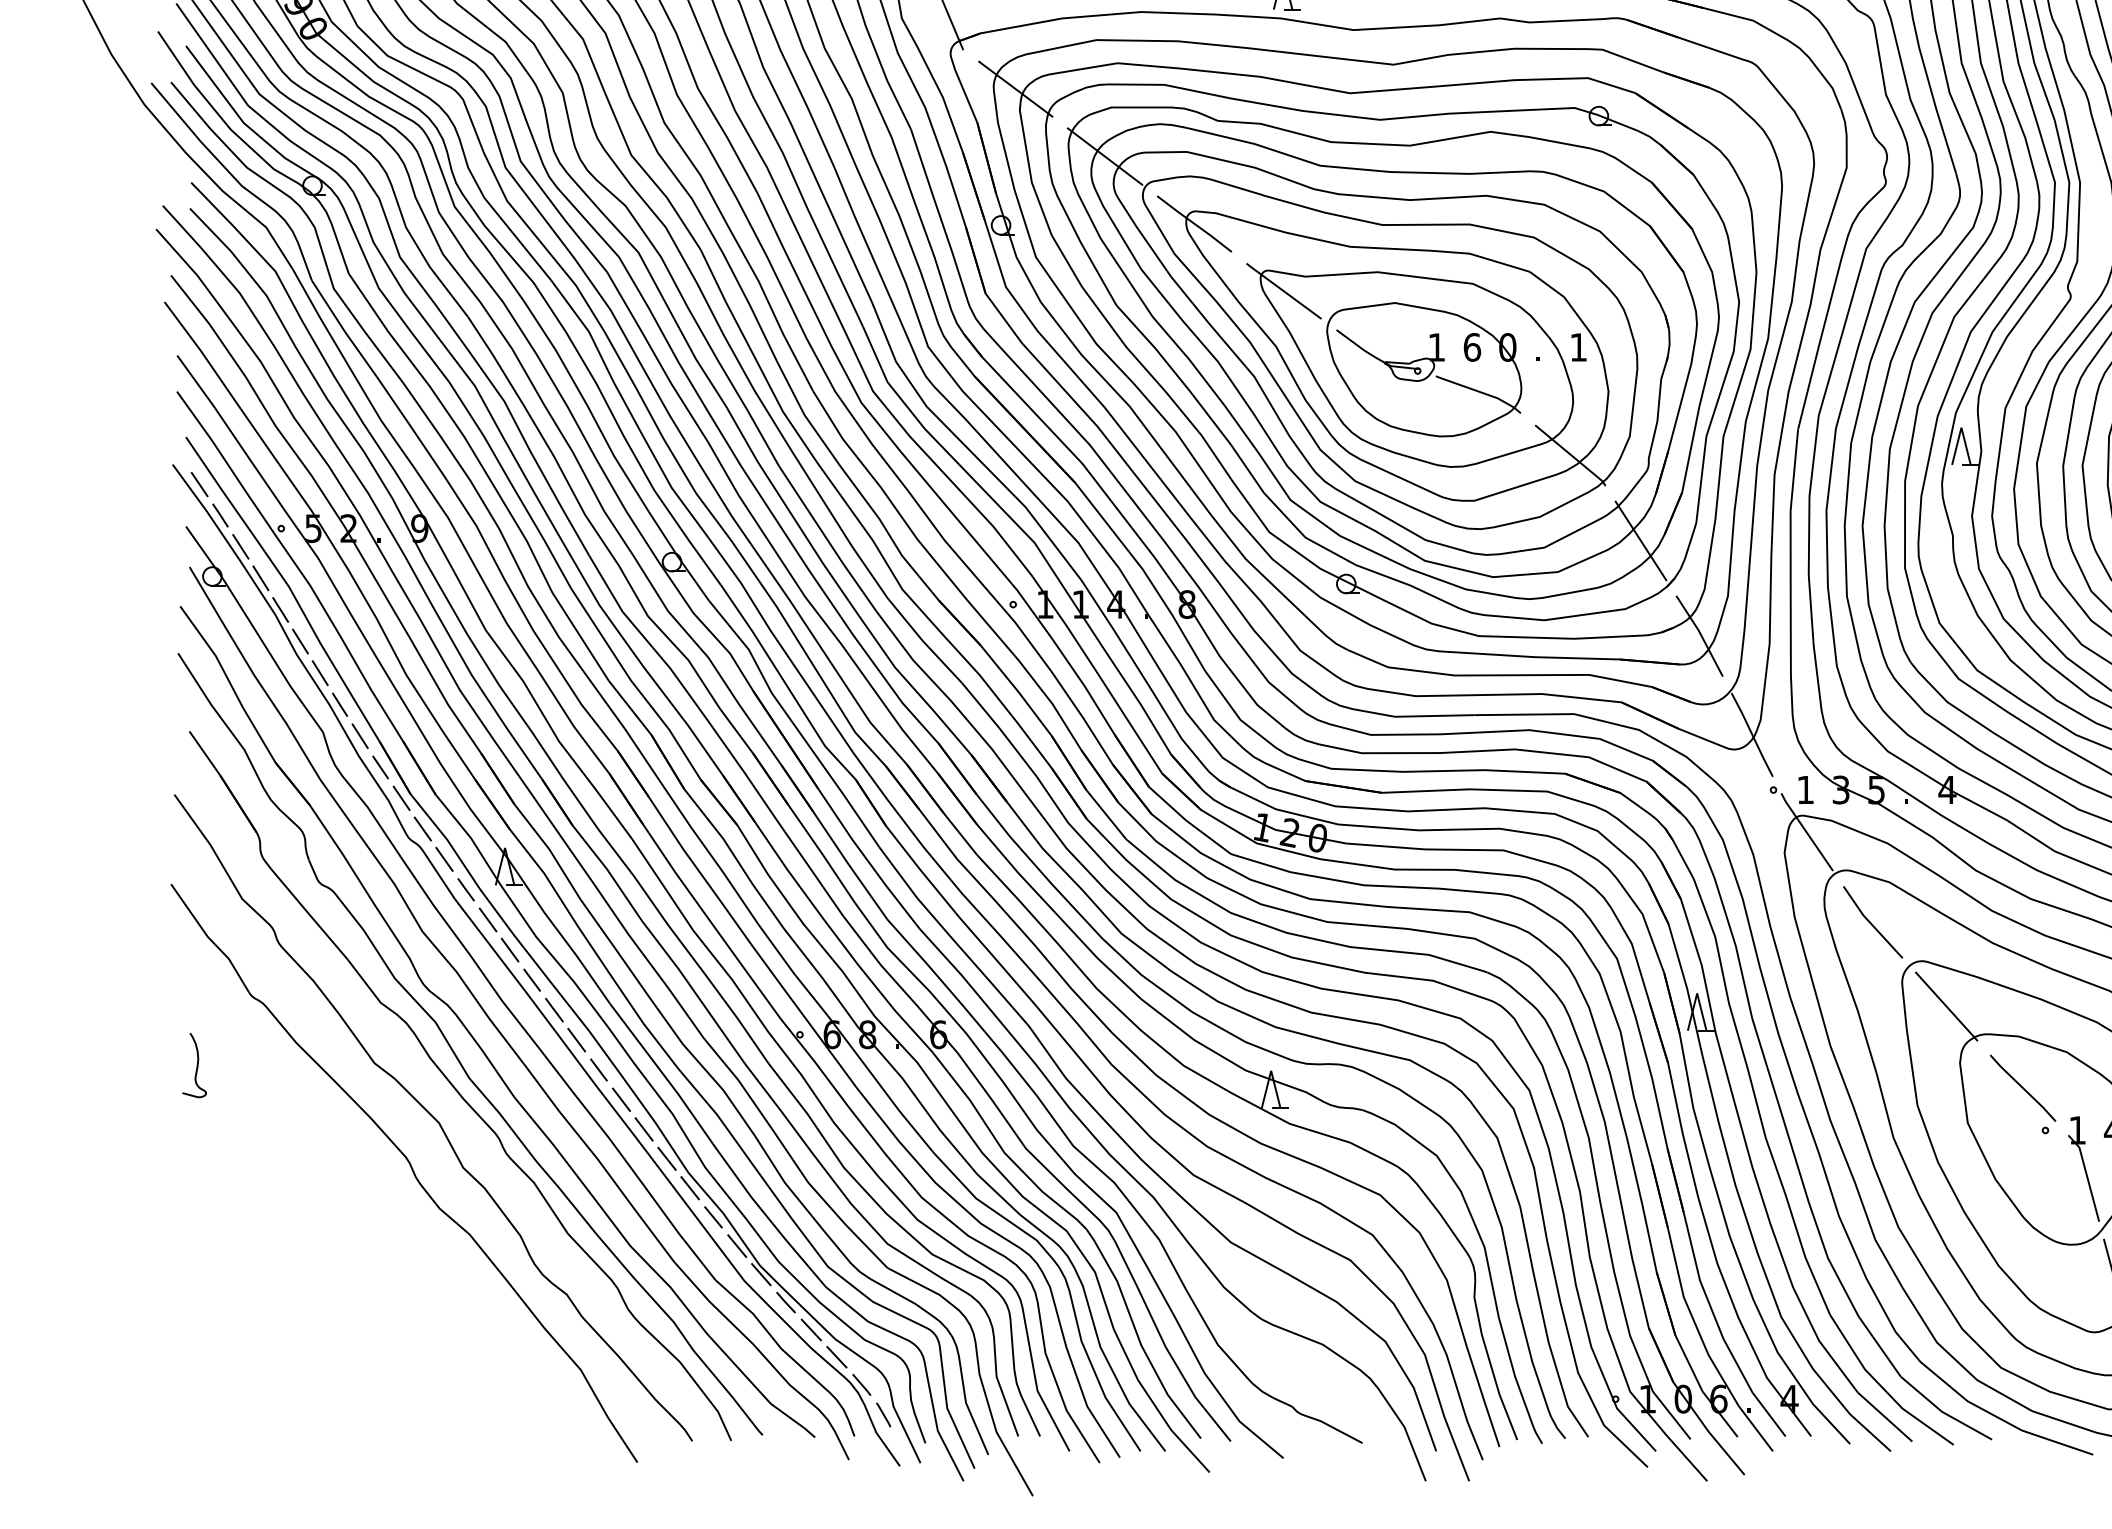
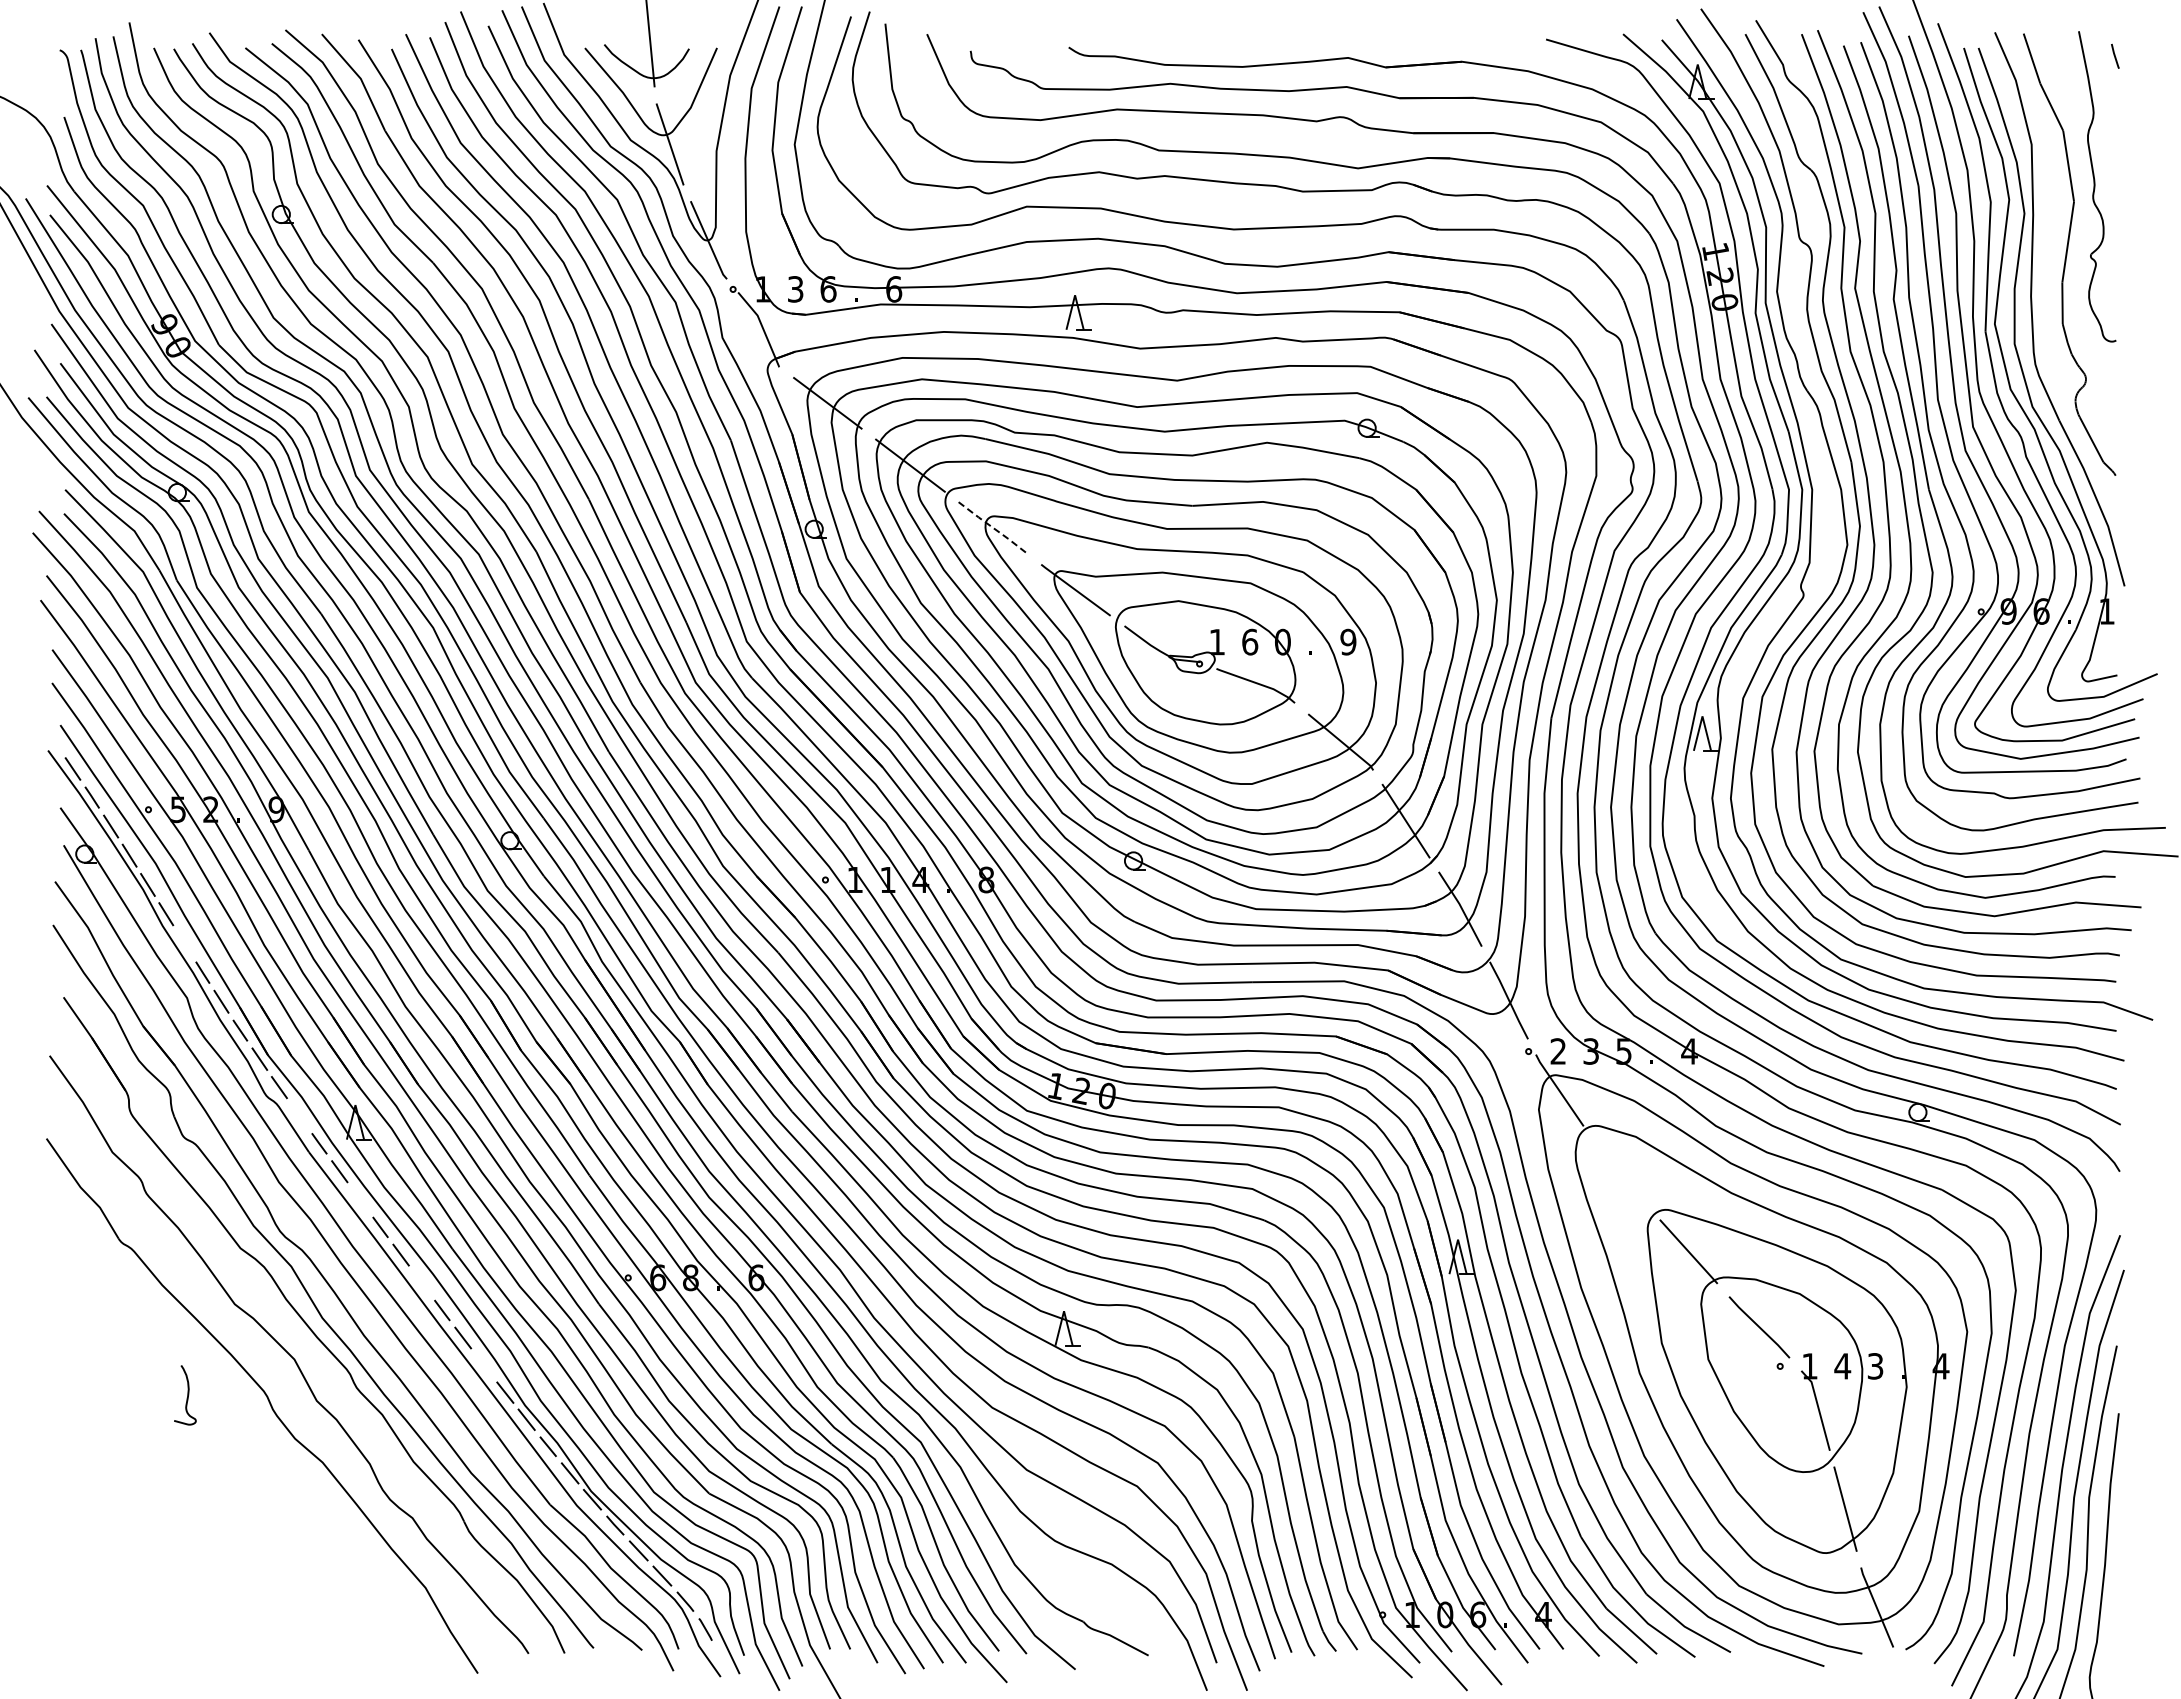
line: (1194, 223) -> (993, 527), solid -> dashed
text: (1578, 346) -> (1348, 641), 1 -> 9
line: (320, 673) -> (184, 943), removed
text: (1804, 790) -> (1557, 1051), 1 -> 2
line: (443, 859) -> (298, 1115), removed
line: (1871, 922) -> (1619, 1174), removed
line: (509, 950) -> (359, 1199), removed
line: (576, 1039) -> (421, 1282), removed
curve: (196, 1065) -> (187, 1395), moved
line: (643, 1129) -> (483, 1365), removed

